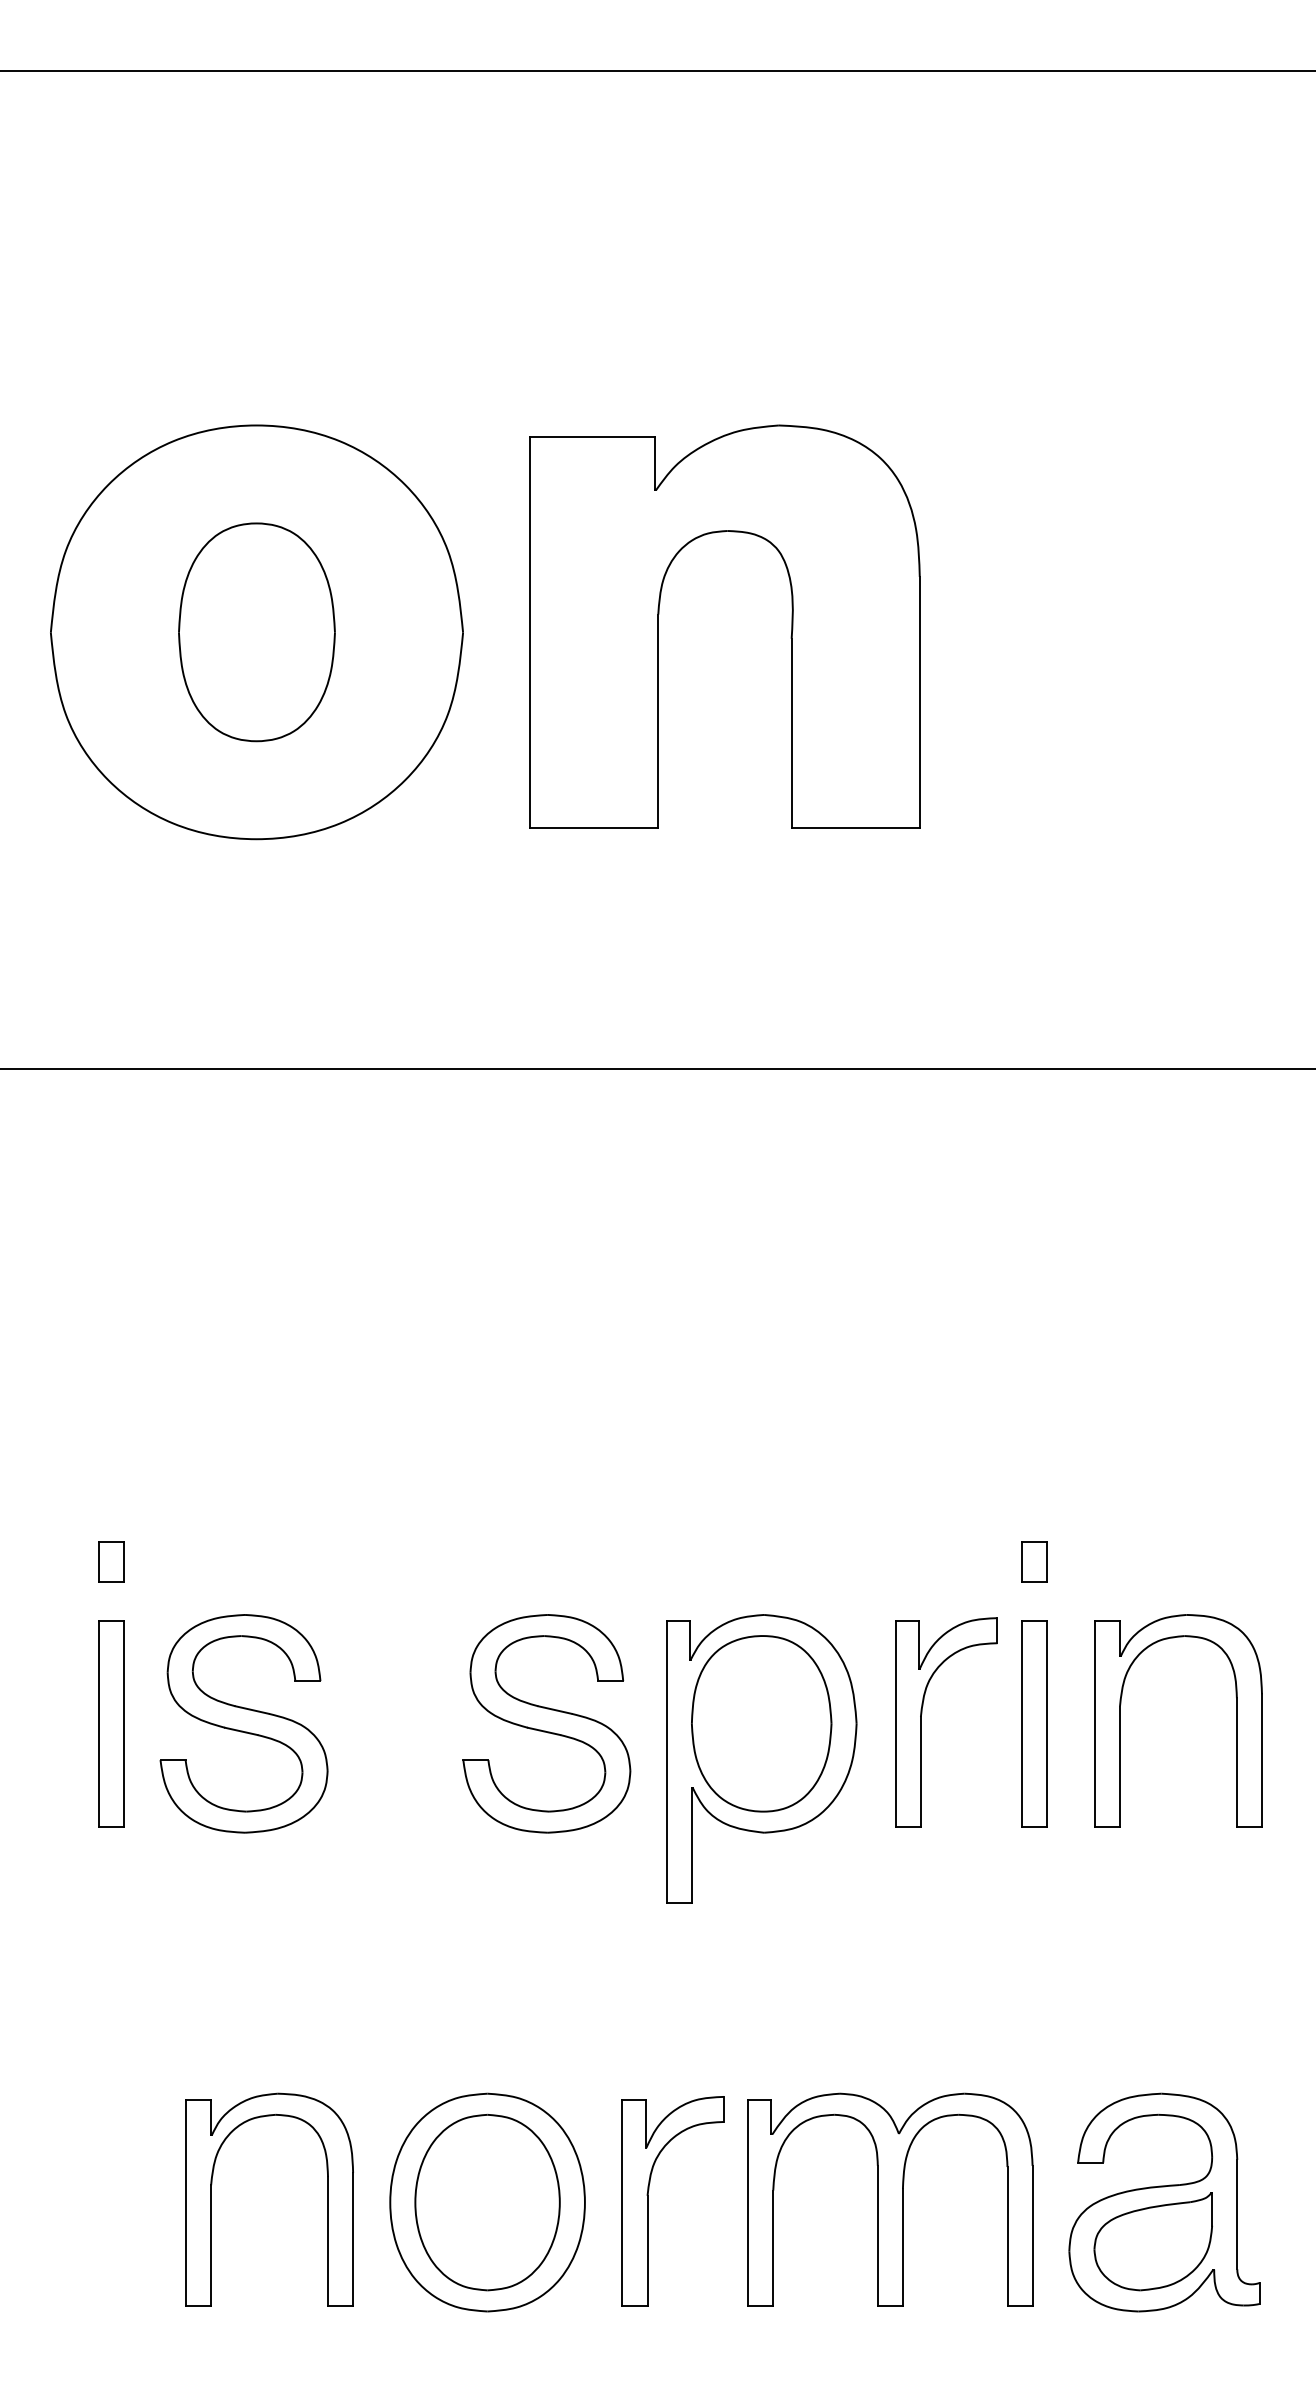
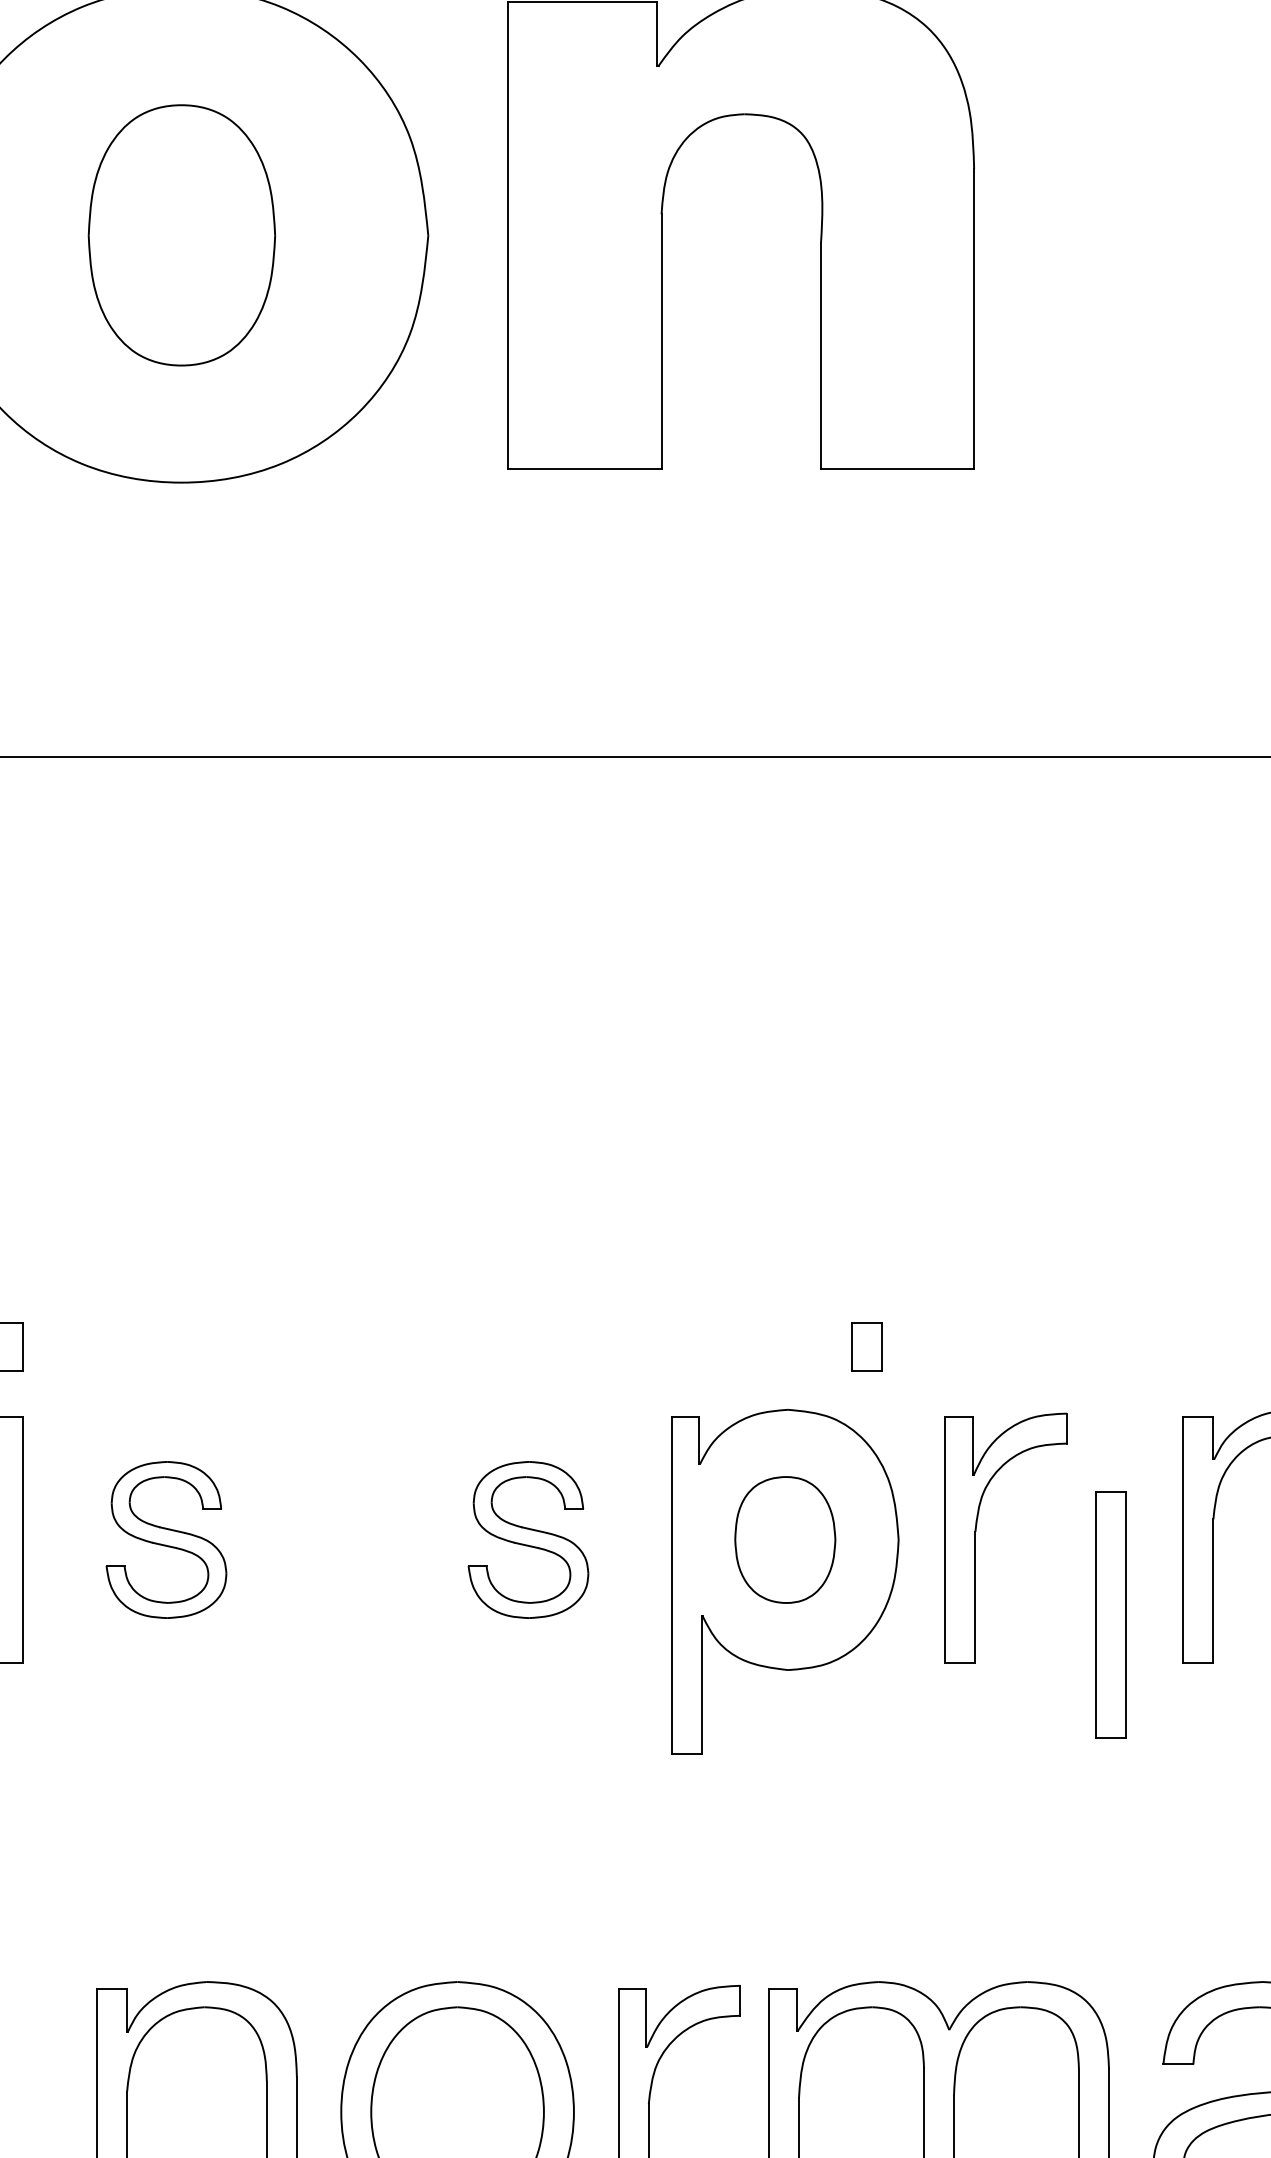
part: (1034, 1561) -> (867, 1345), moved
part: (243, 1723) -> (165, 1539), size x0.6
part: (546, 1723) -> (527, 1539), size x0.6
part: (761, 1723) -> (784, 1539), size x0.6
part: (1034, 1723) -> (1111, 1614), moved

